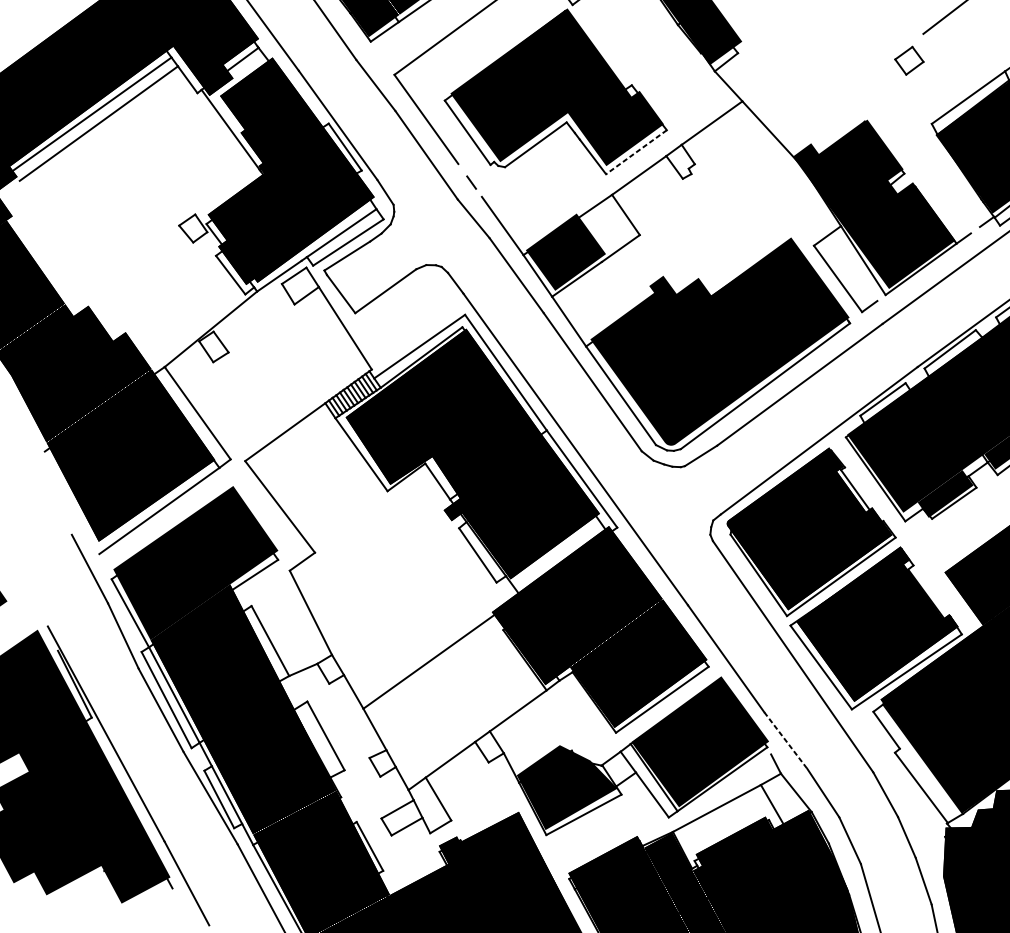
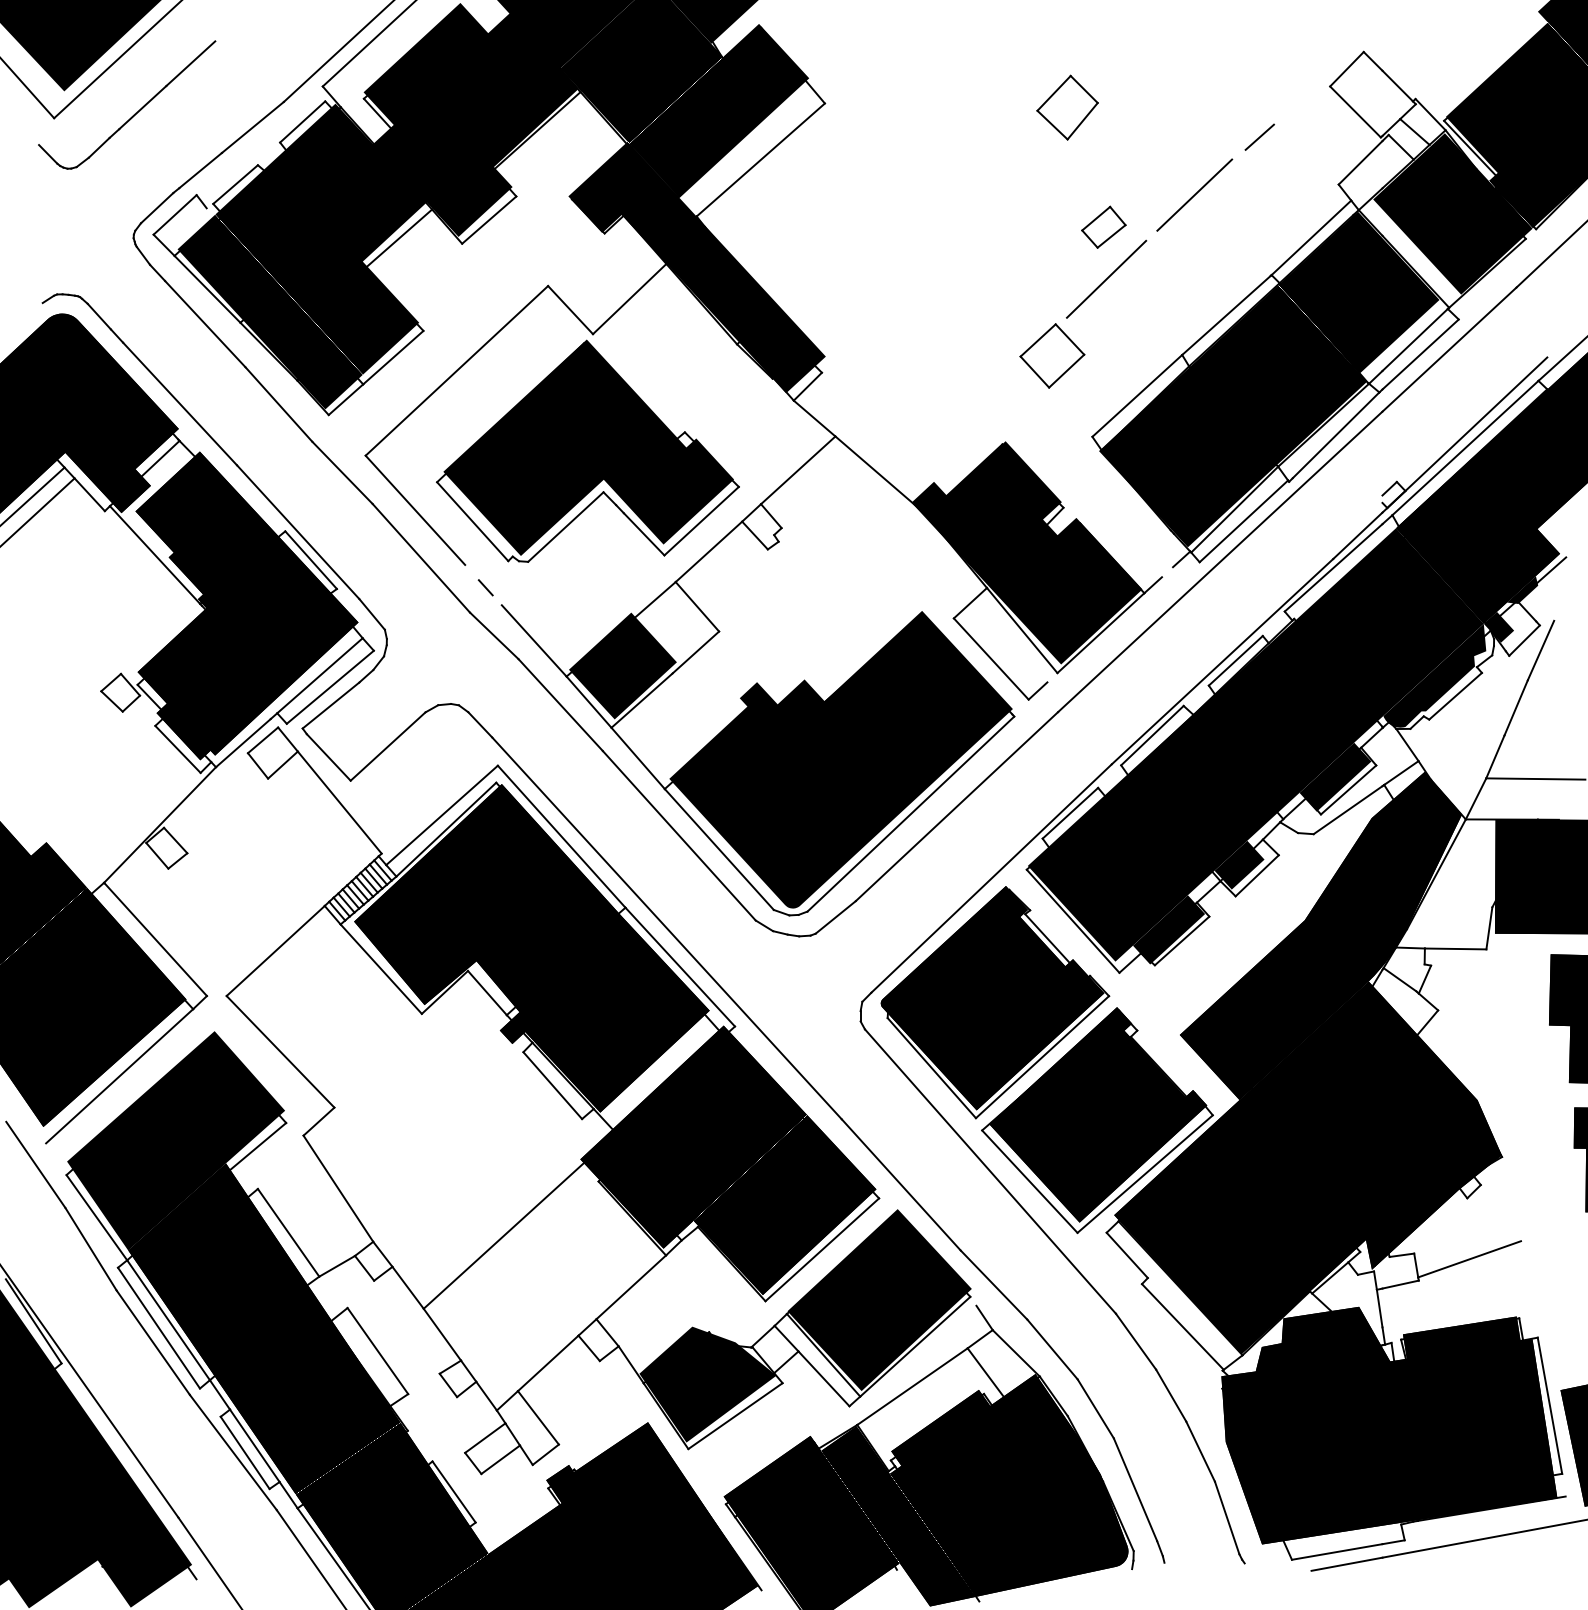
part: (909, 60) -> (1052, 355), size x1.67
line: (636, 152) -> (701, 521), dashed -> solid
line: (786, 740) -> (994, 1285), dashed -> solid

